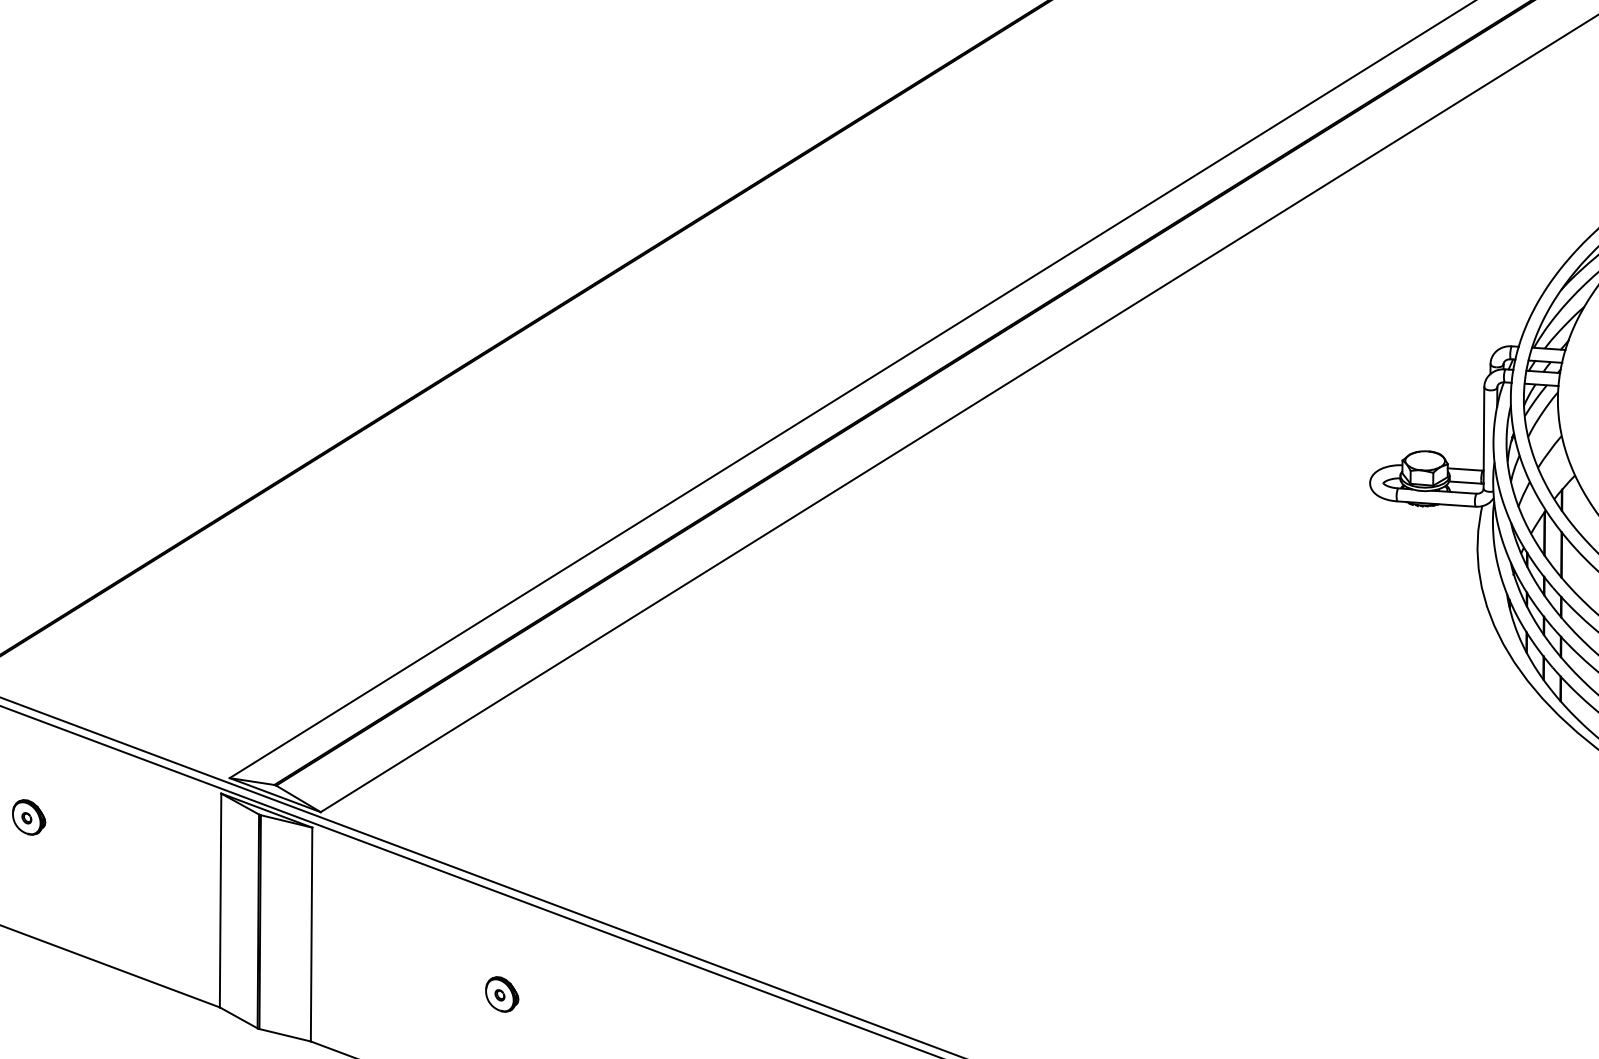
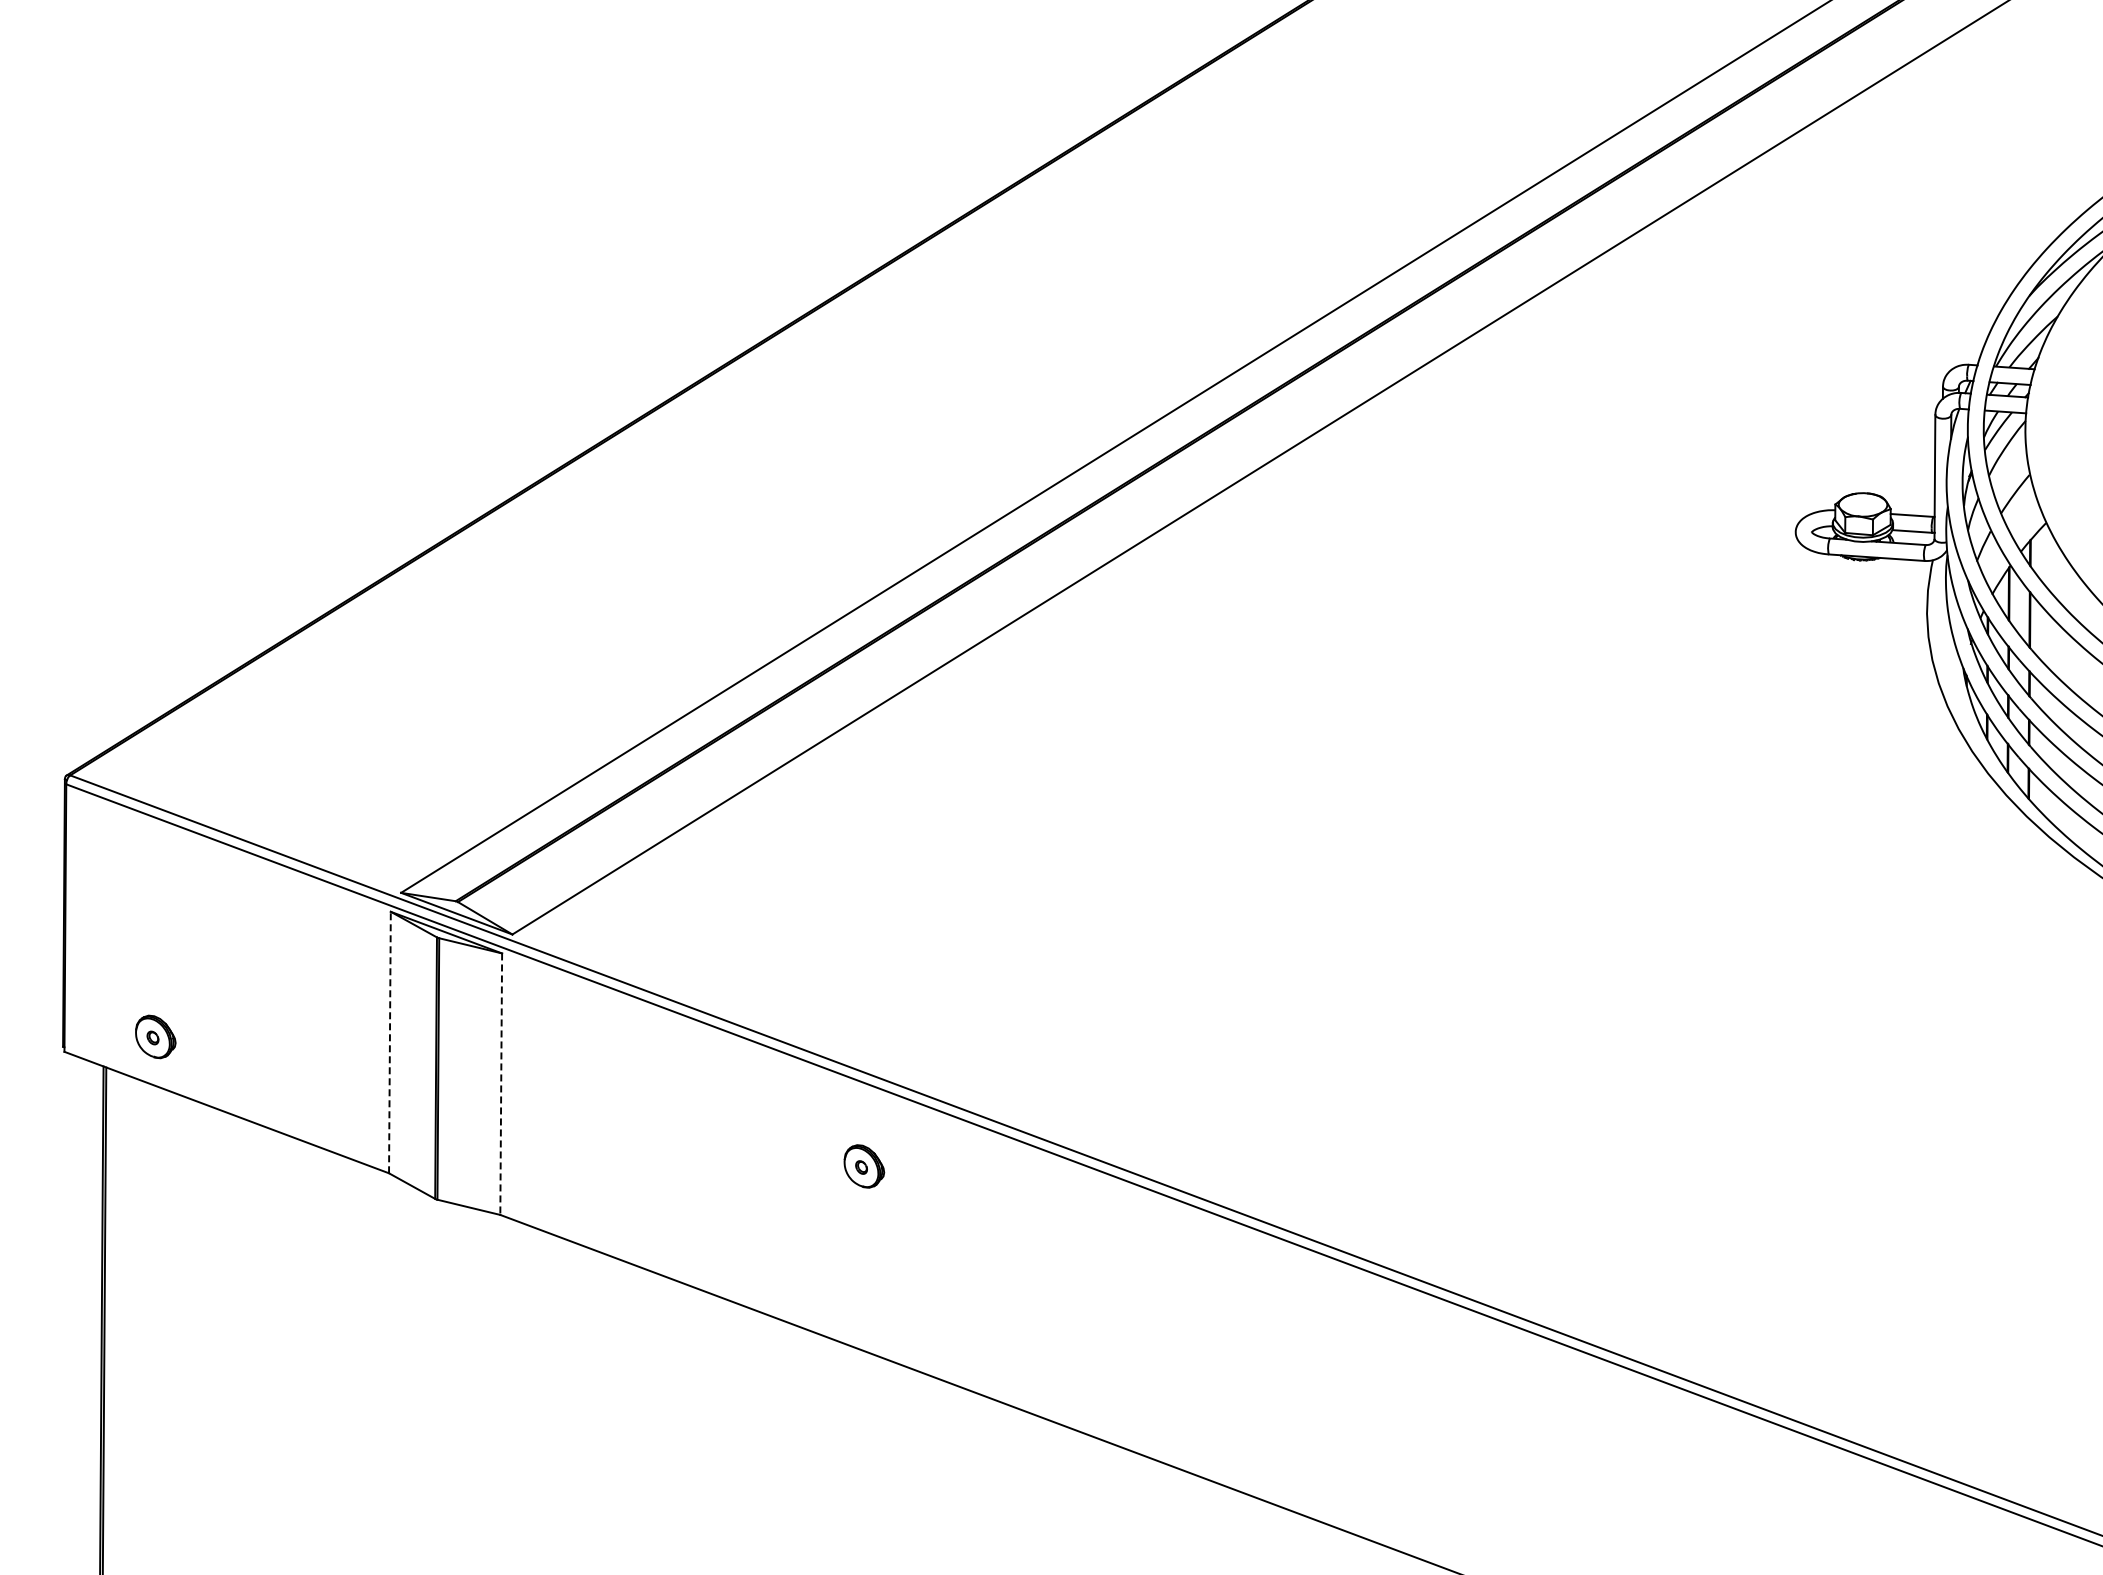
part: (28, 817) -> (155, 1036), moved
line: (220, 900) -> (389, 1042), solid -> dashed
line: (311, 934) -> (501, 1084), solid -> dashed
part: (502, 994) -> (864, 1166), moved

